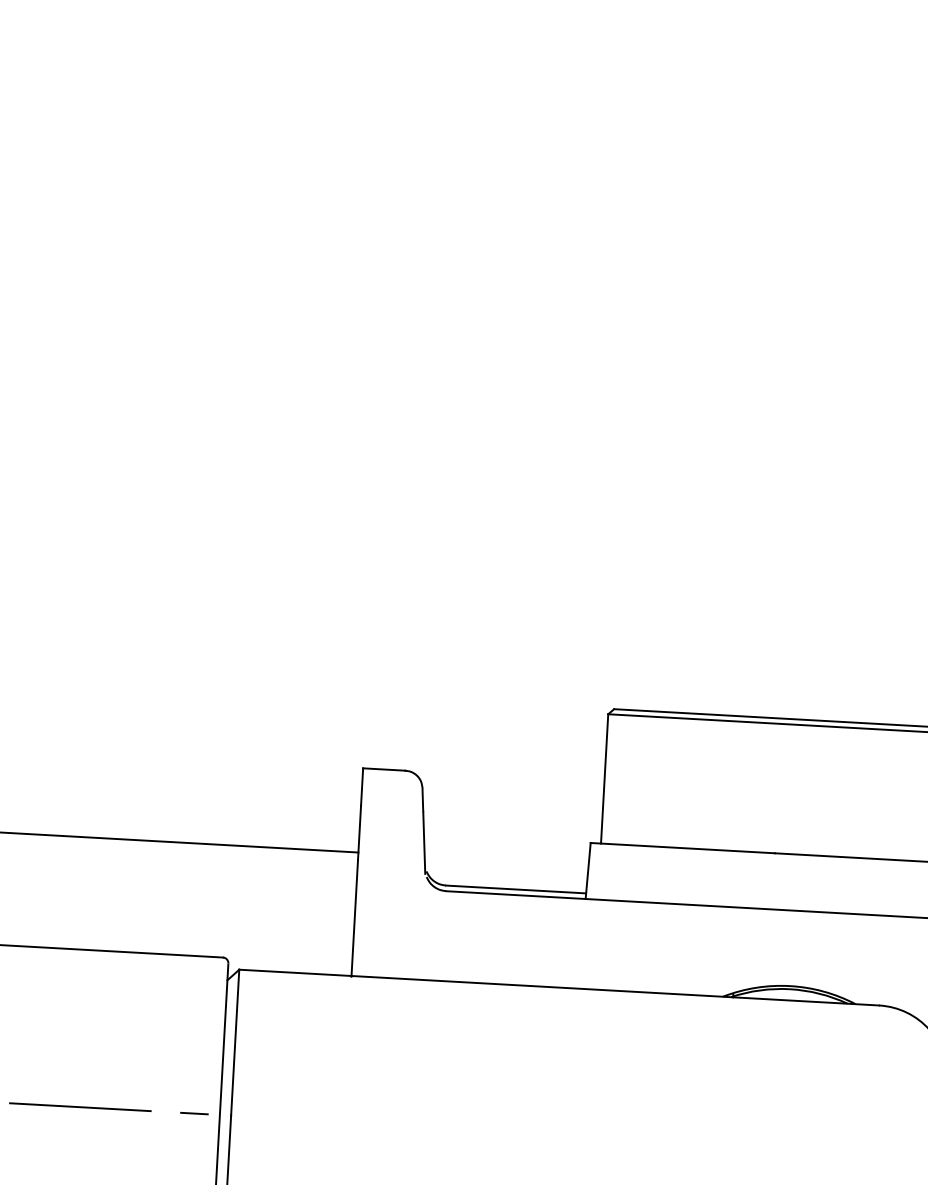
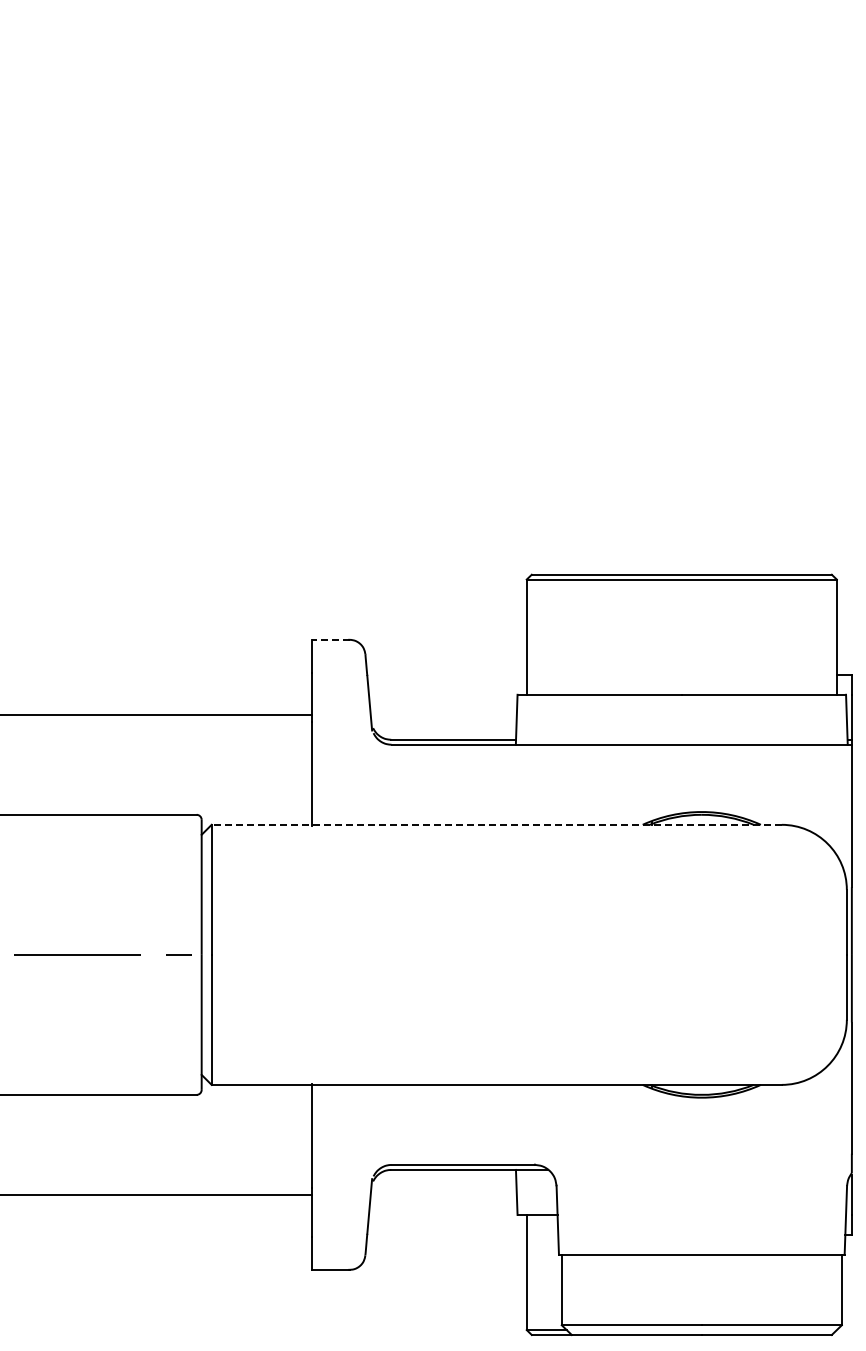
line: (384, 769) -> (330, 639), solid -> dashed
line: (558, 987) -> (496, 824), solid -> dashed

